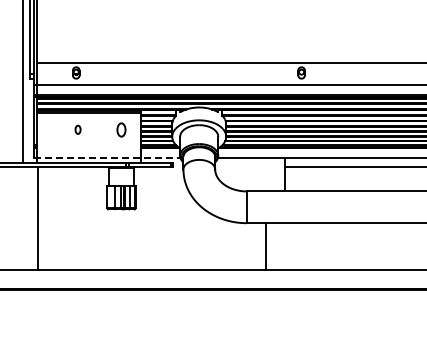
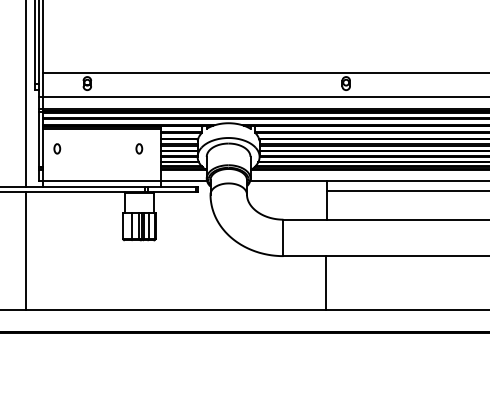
part: (77, 129) -> (56, 148), moved
part: (121, 129) -> (139, 148), size x0.62
line: (107, 157) -> (123, 180), dashed -> solid
line: (37, 218) -> (25, 250), moved
line: (266, 246) -> (326, 282), moved

